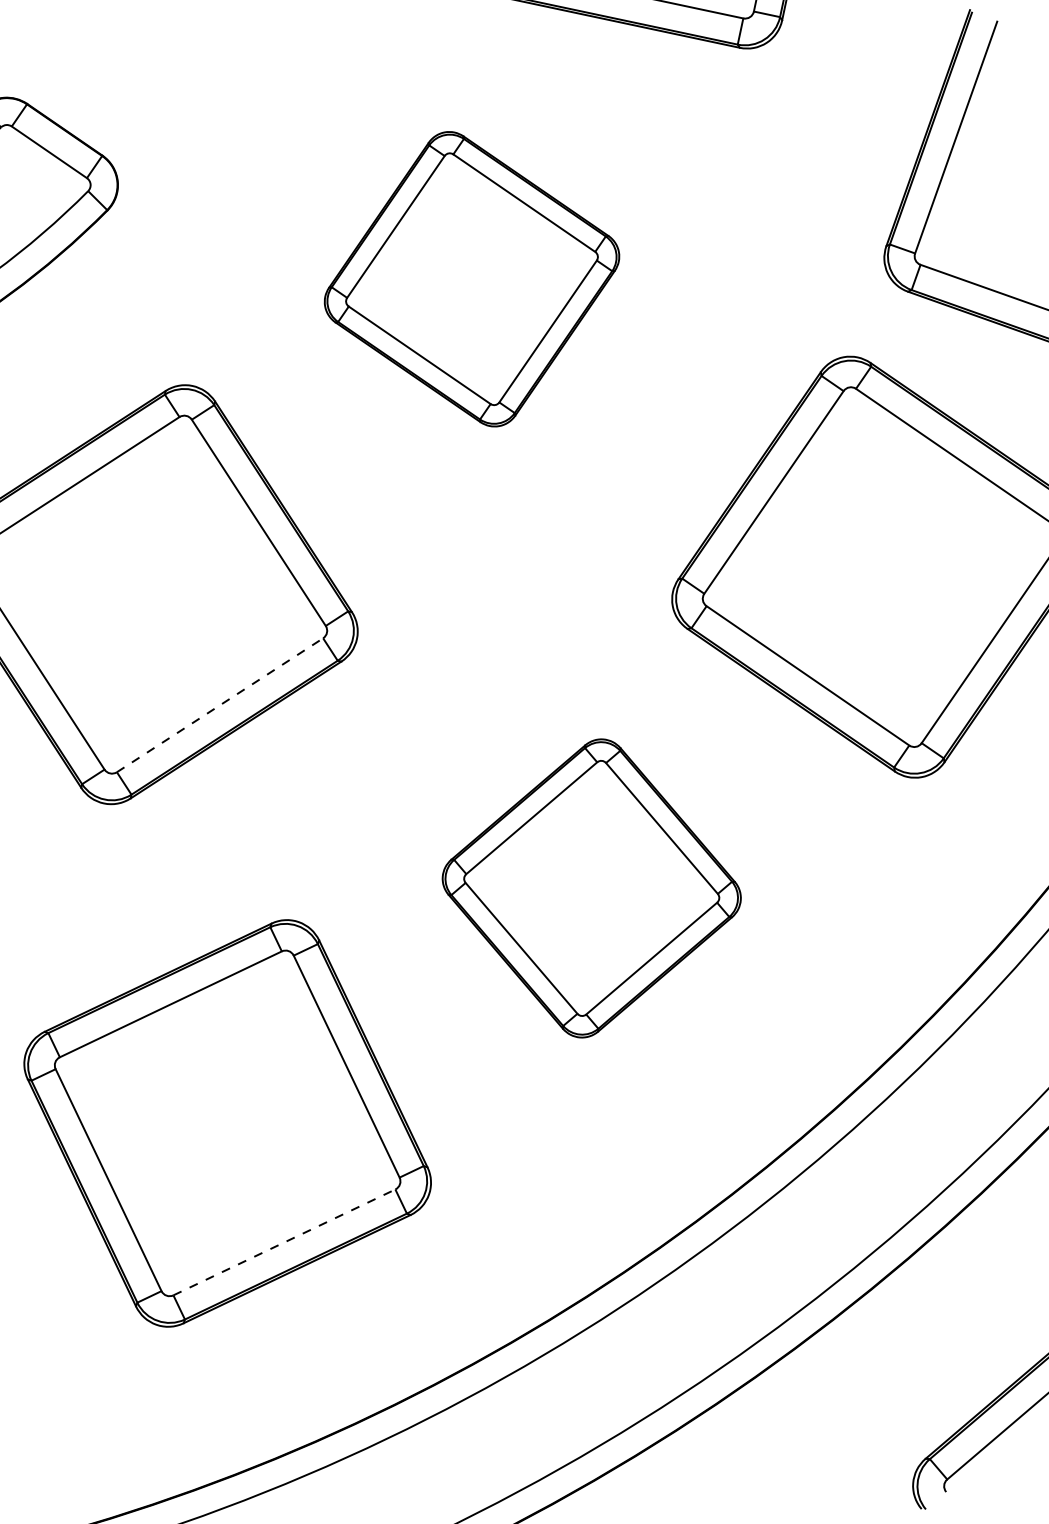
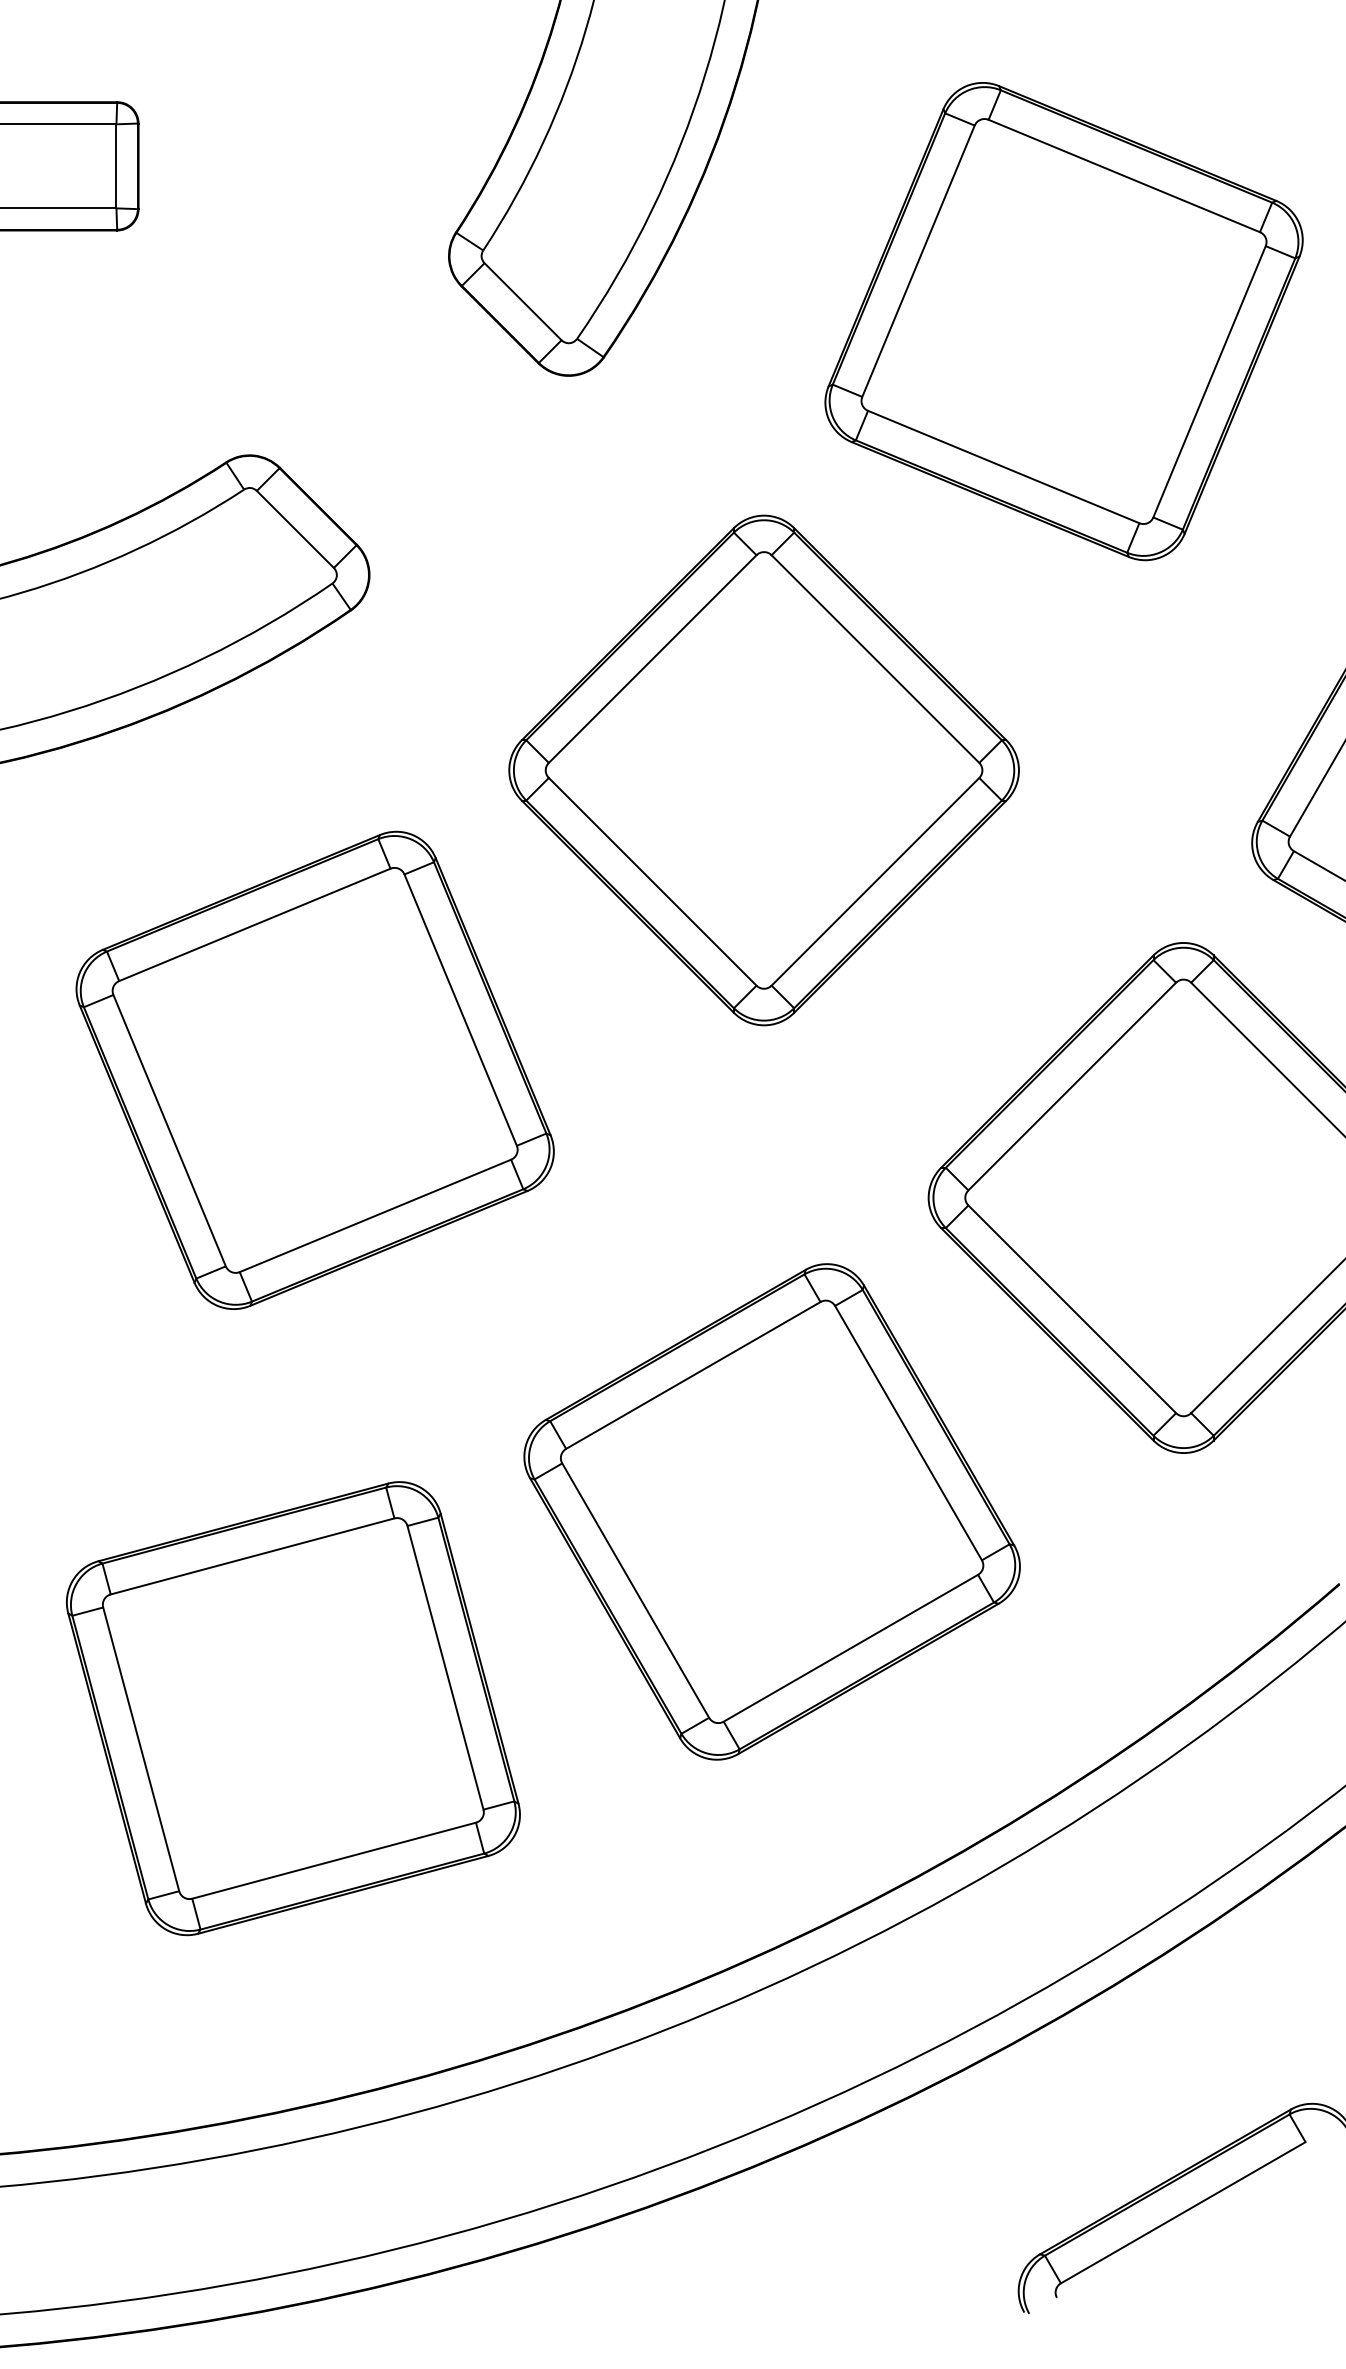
part: (471, 279) -> (763, 770), size x1.43
line: (220, 704) -> (375, 1215), dashed -> solid
part: (591, 888) -> (771, 1511), size x1.43
line: (284, 1242) -> (334, 1860), dashed -> solid

